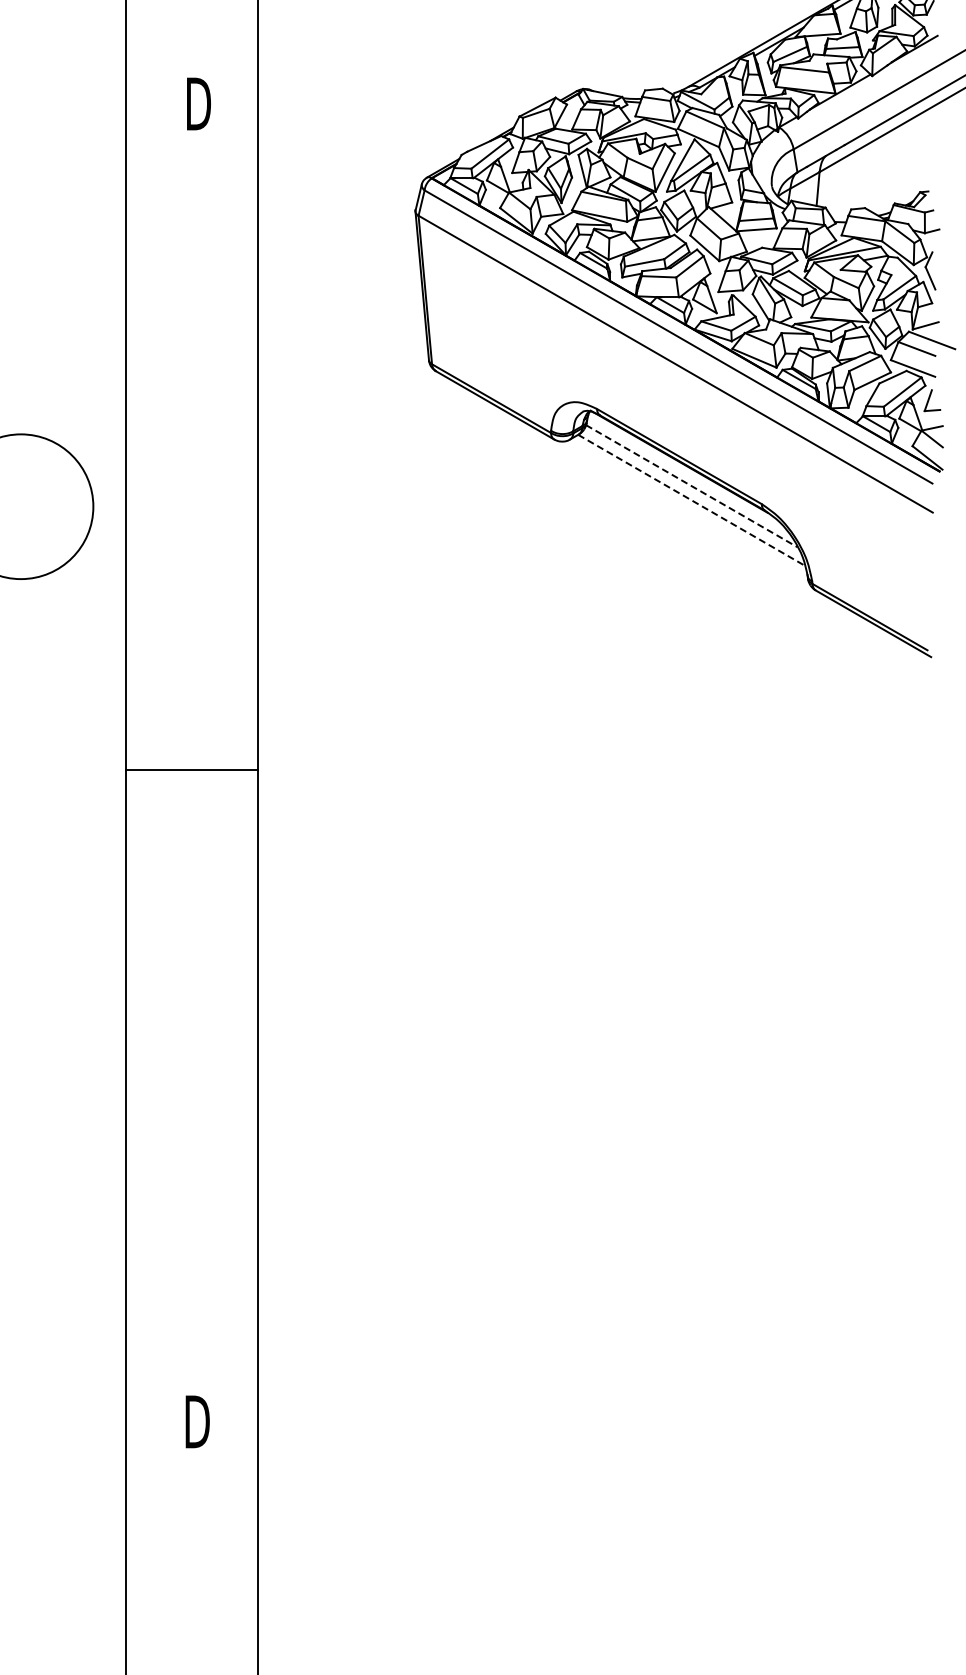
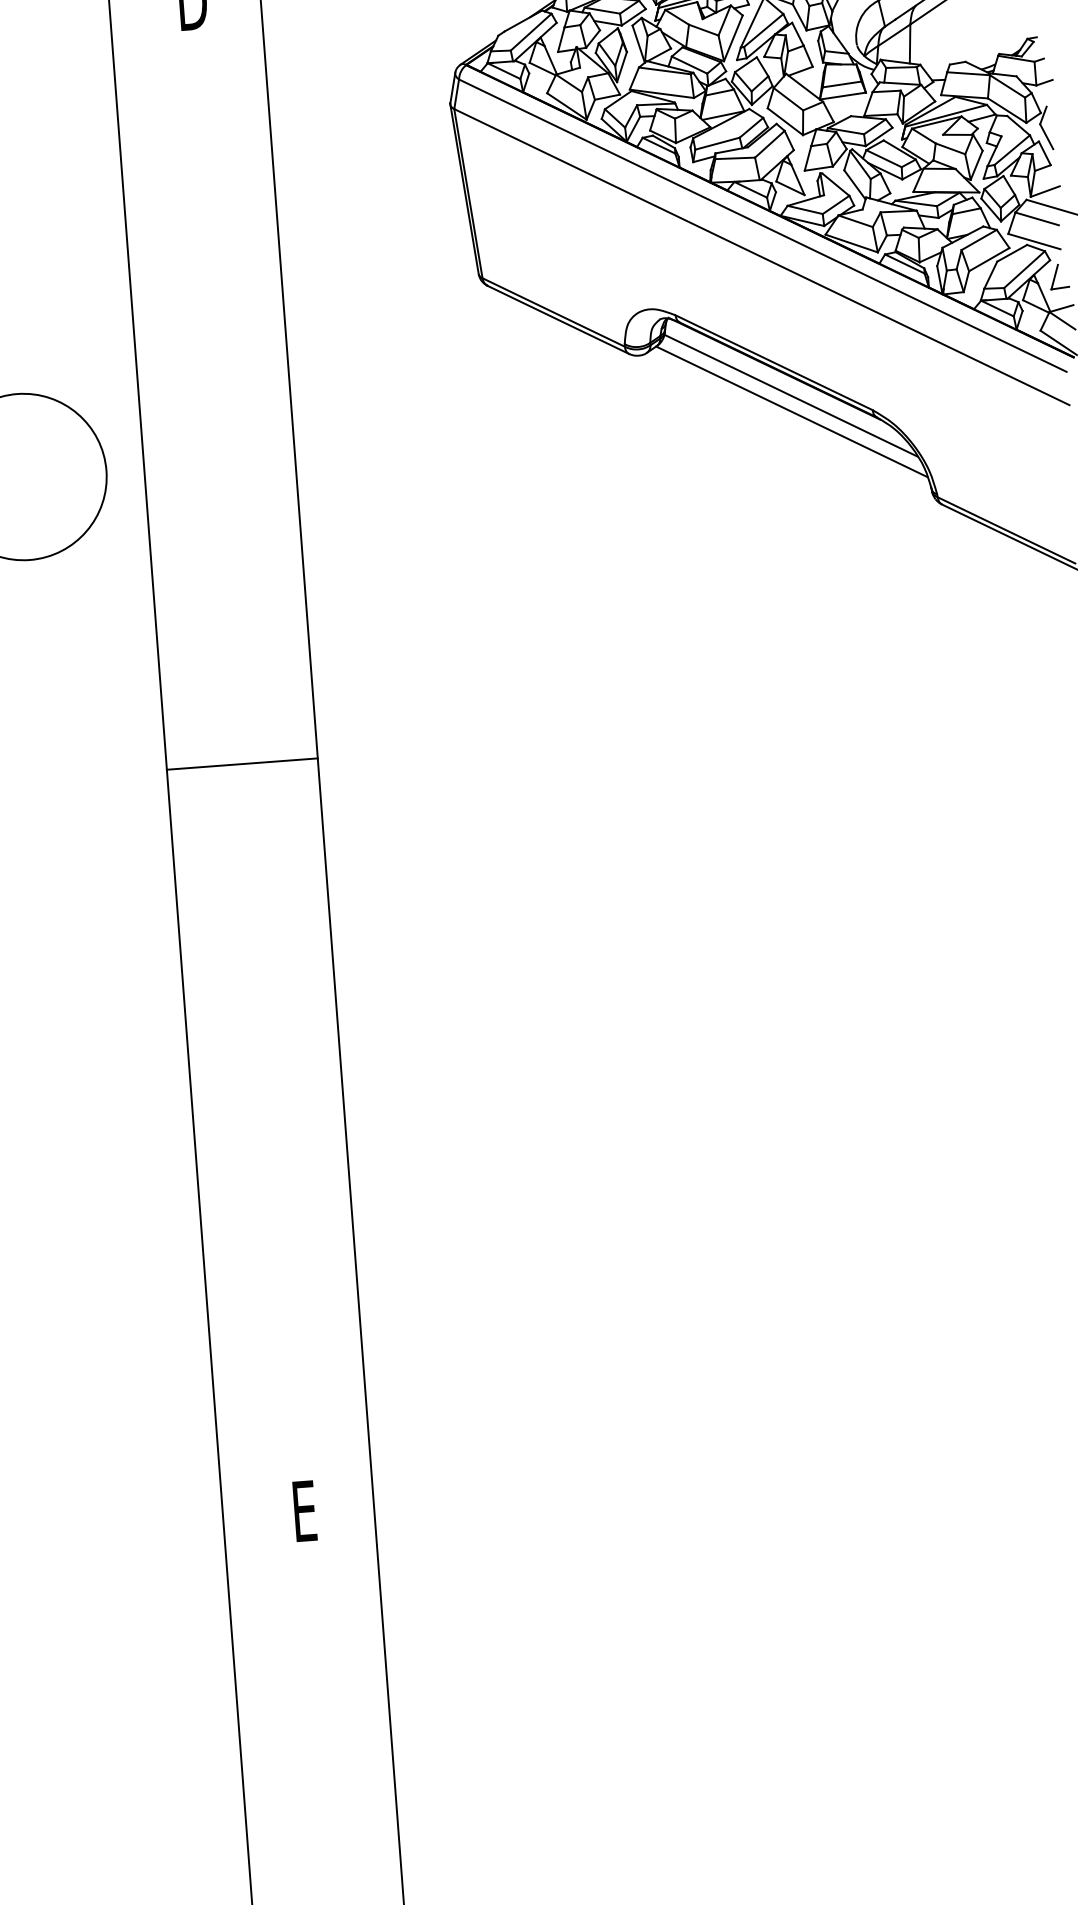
line: (692, 486) -> (791, 395), dashed -> solid
line: (691, 500) -> (791, 412), dashed -> solid
text: (197, 1421) -> (304, 1510), D -> E

